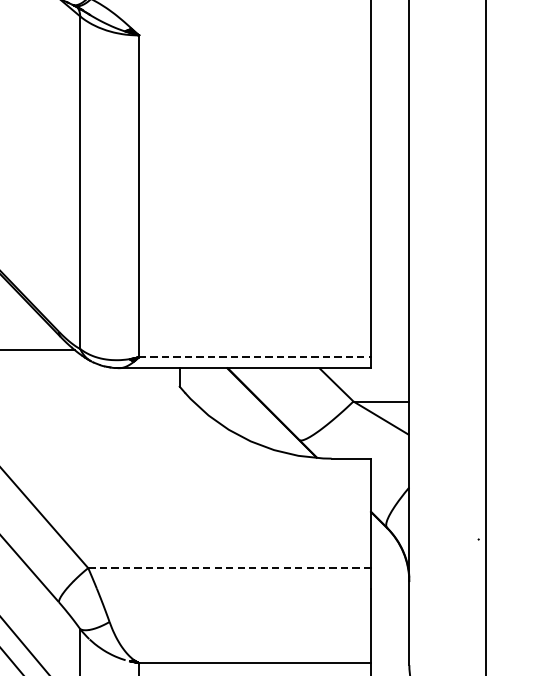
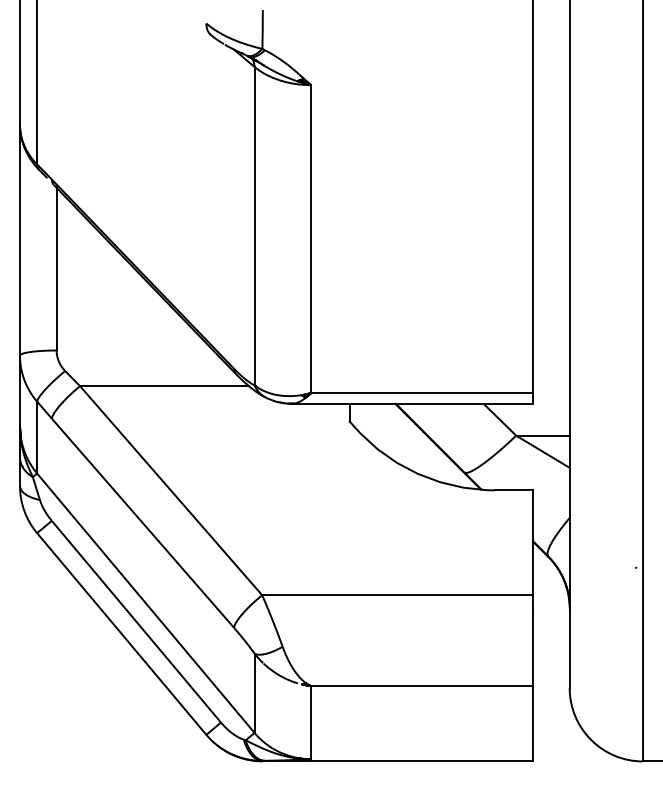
line: (255, 357) -> (422, 393), dashed -> solid
line: (230, 568) -> (398, 595), dashed -> solid

